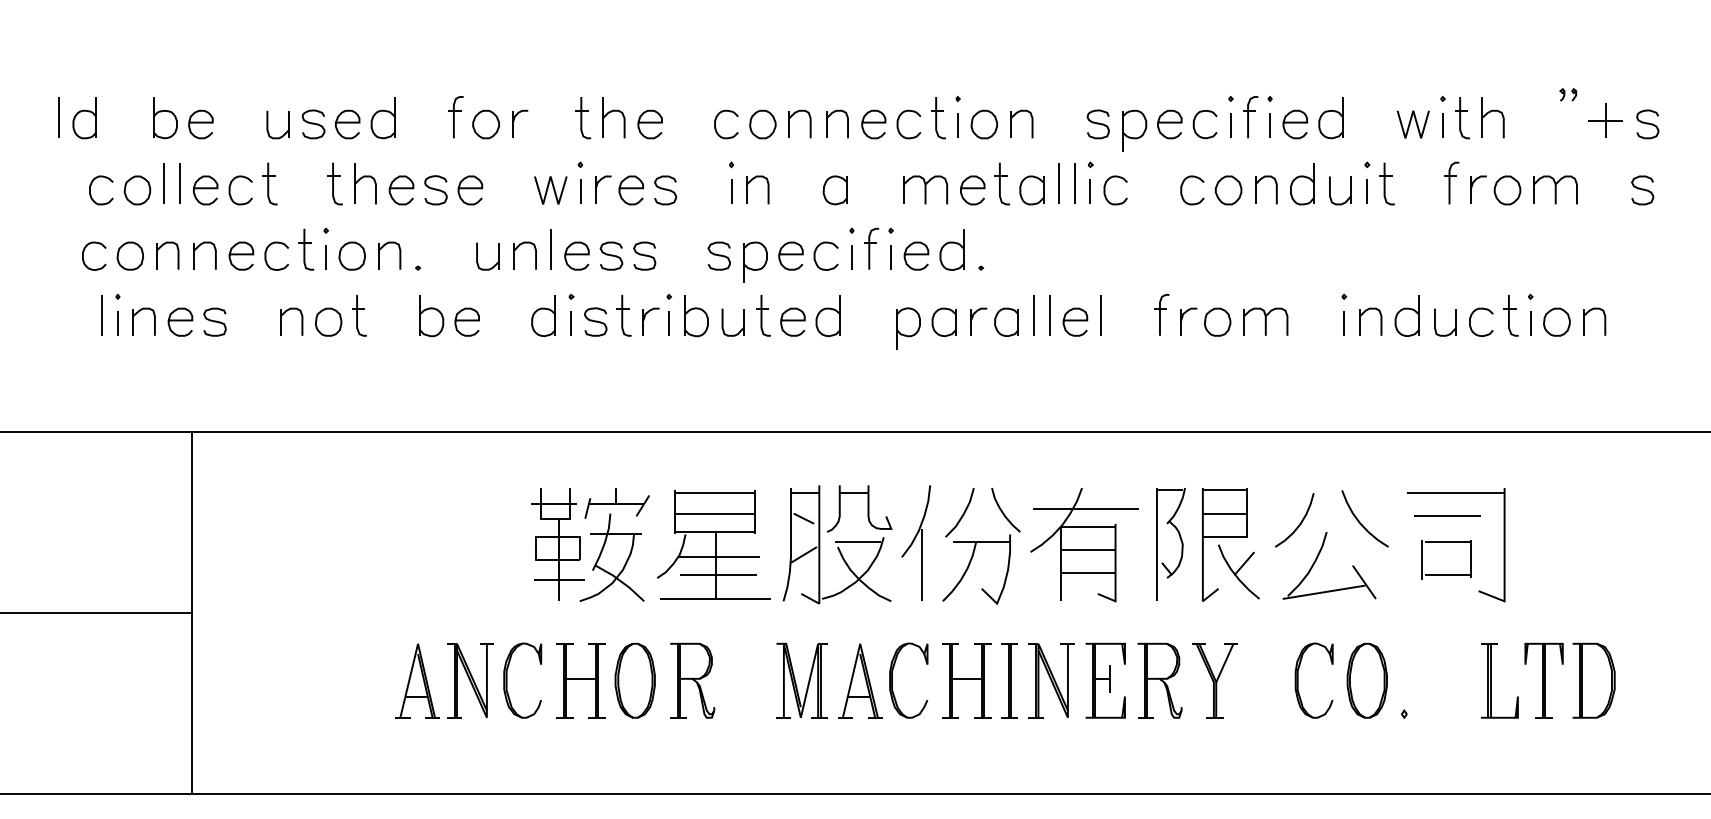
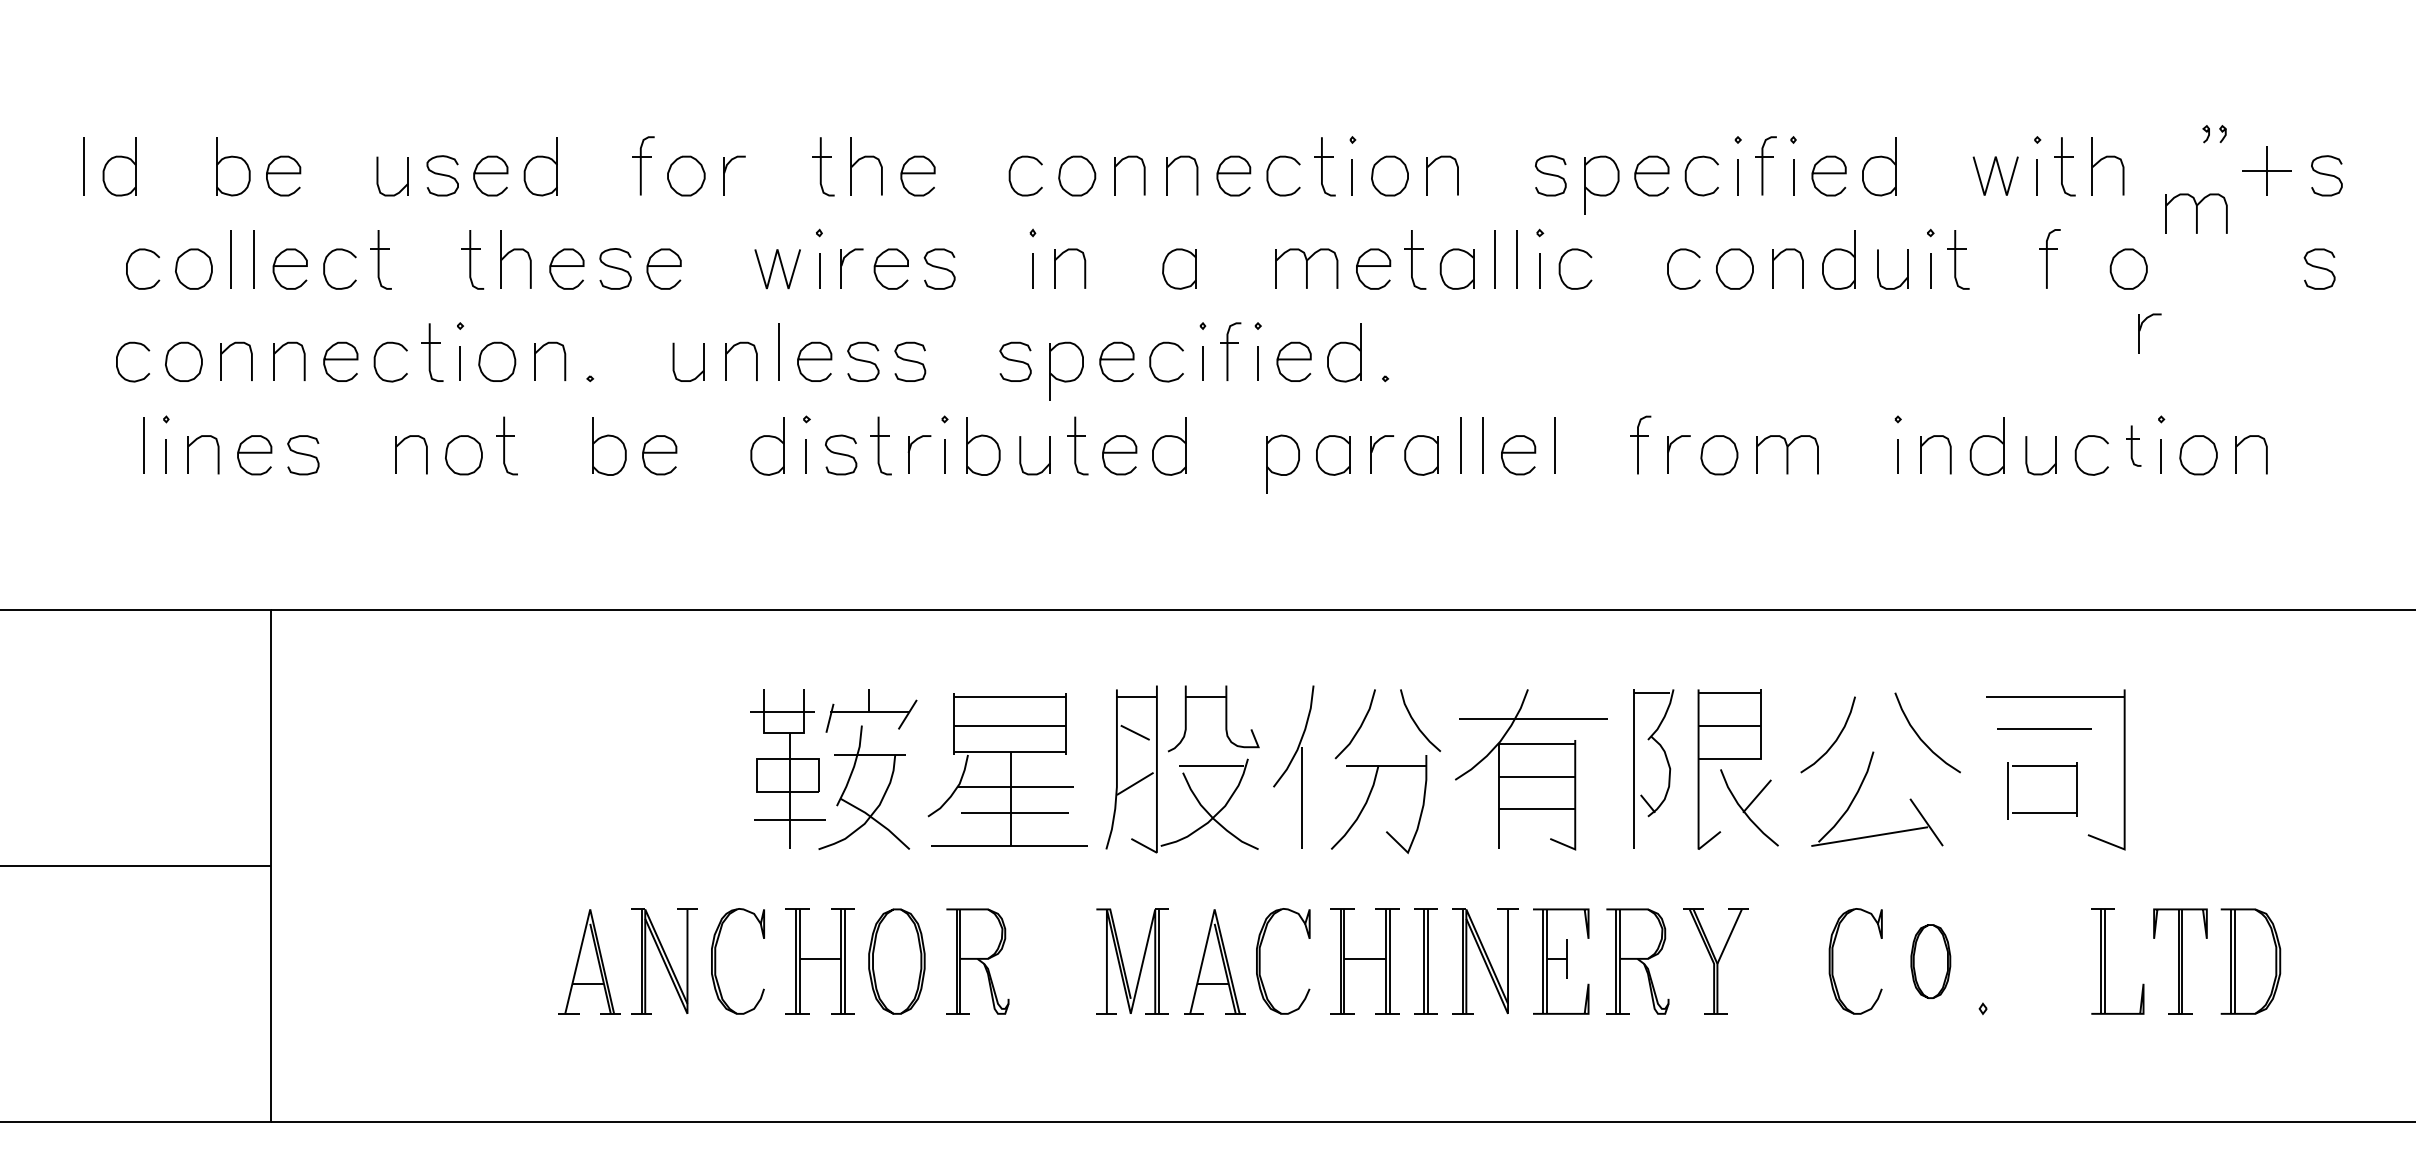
part: (1471, 188) -> (2140, 331), moved
part: (1555, 189) -> (2196, 213), moved
part: (1510, 315) -> (2133, 445), size x0.7
part: (1367, 680) -> (1930, 961), size x0.7

